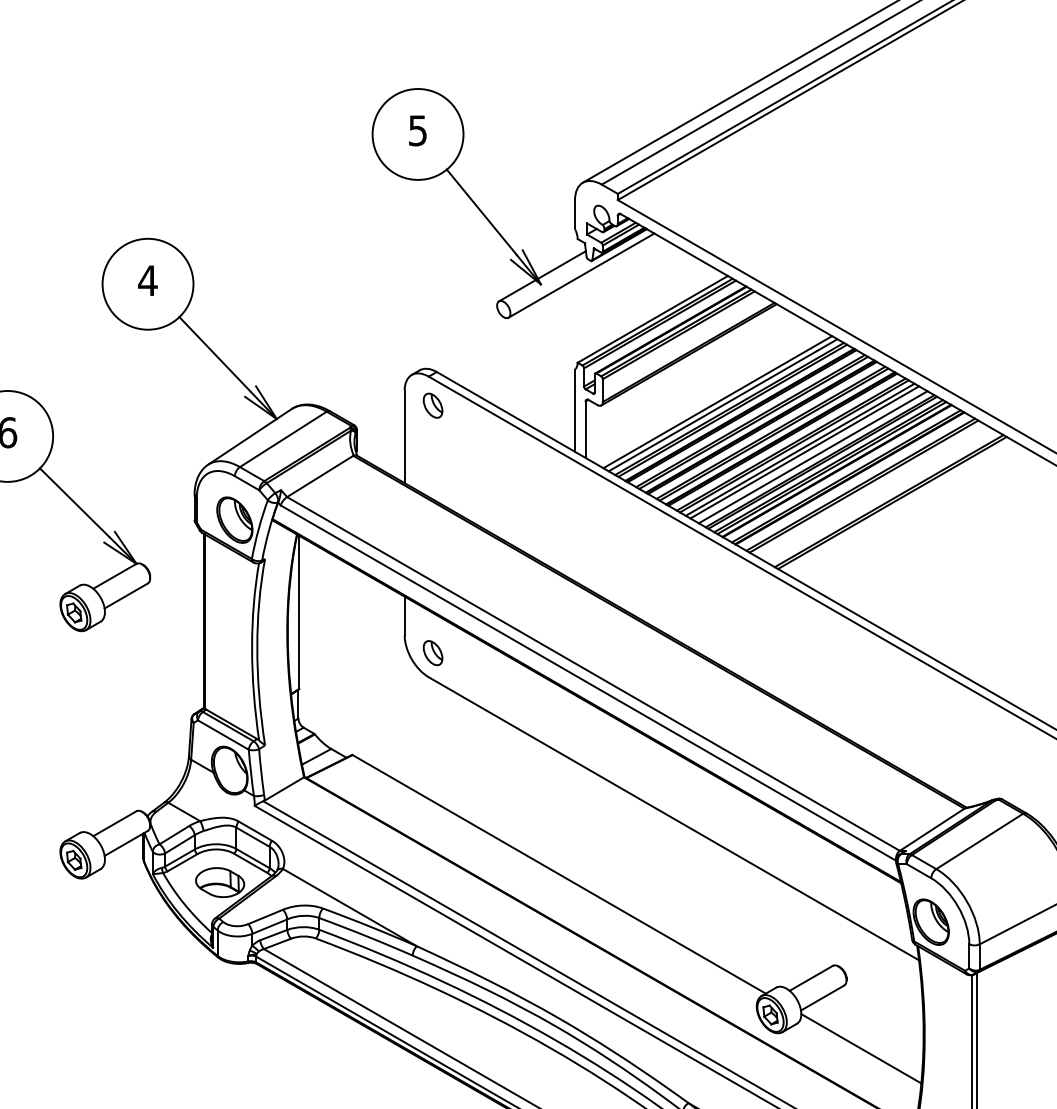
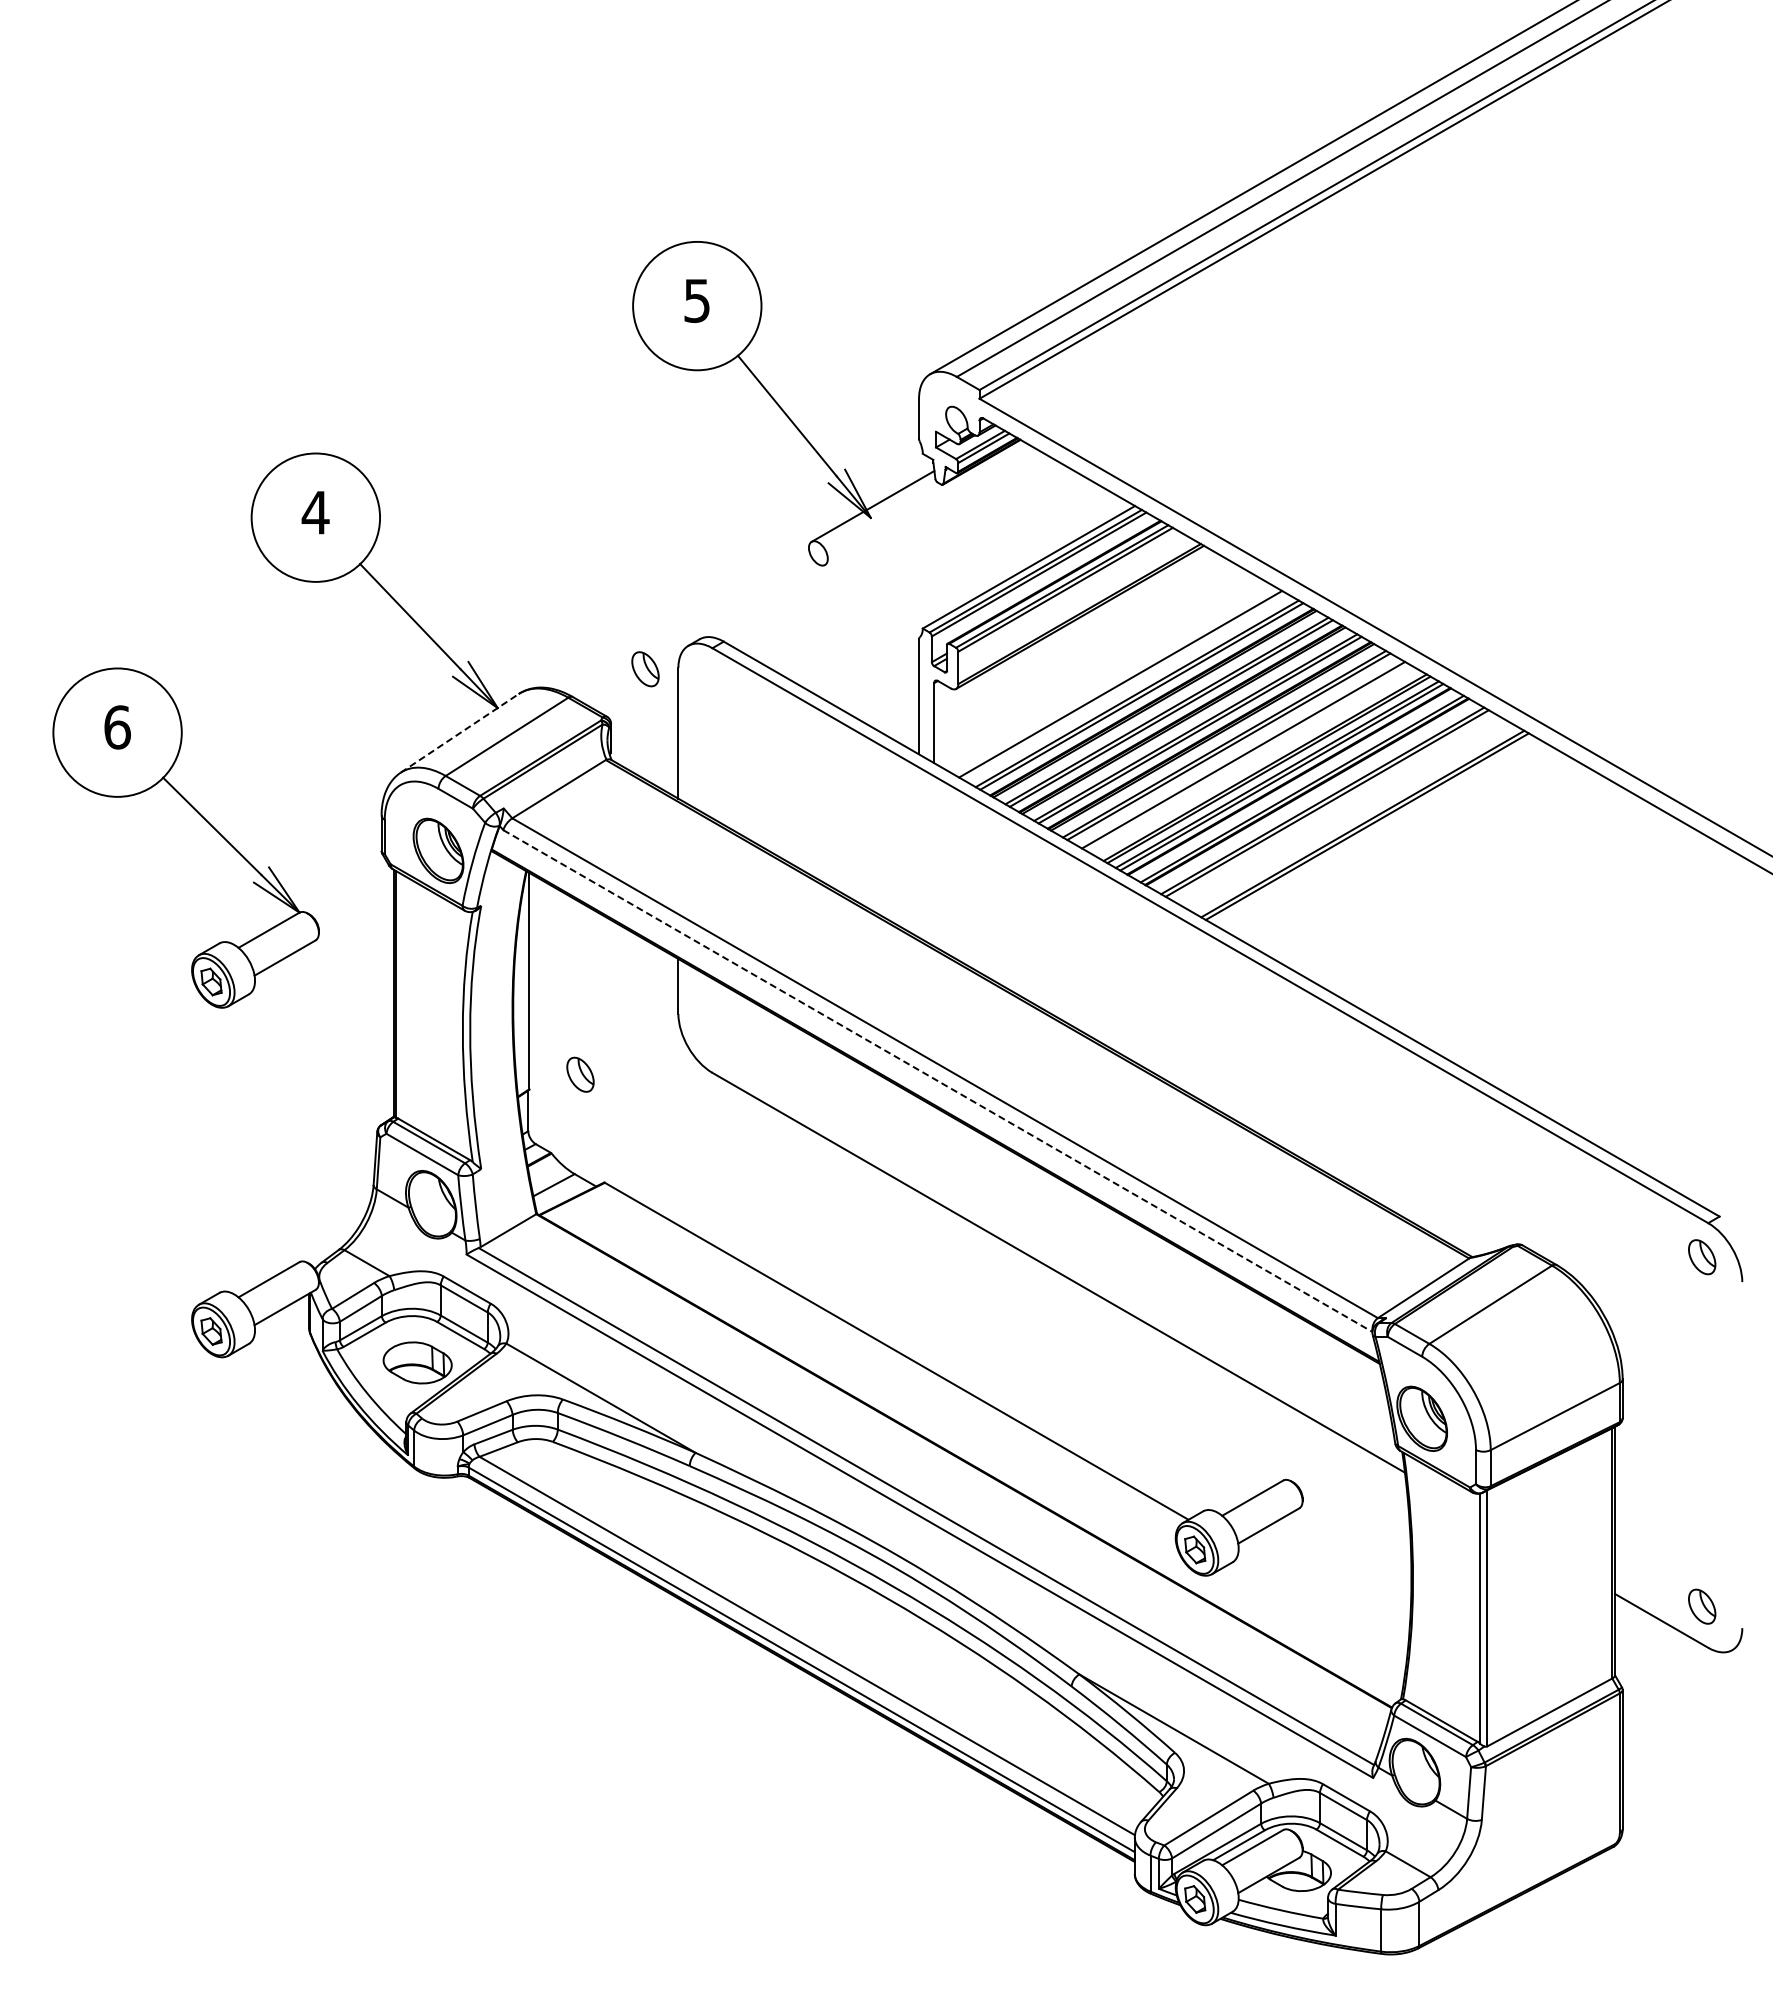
line: (581, 275) -> (928, 505), removed
part: (433, 405) -> (645, 669), moved
line: (722, 405) -> (1127, 688), removed
line: (249, 437) -> (459, 733), solid -> dashed
line: (799, 449) -> (1236, 751), removed
line: (813, 456) -> (1255, 761), removed
part: (433, 652) -> (580, 1074), moved
line: (588, 683) -> (937, 1081), solid -> dashed
line: (861, 1048) -> (1323, 1597), removed

